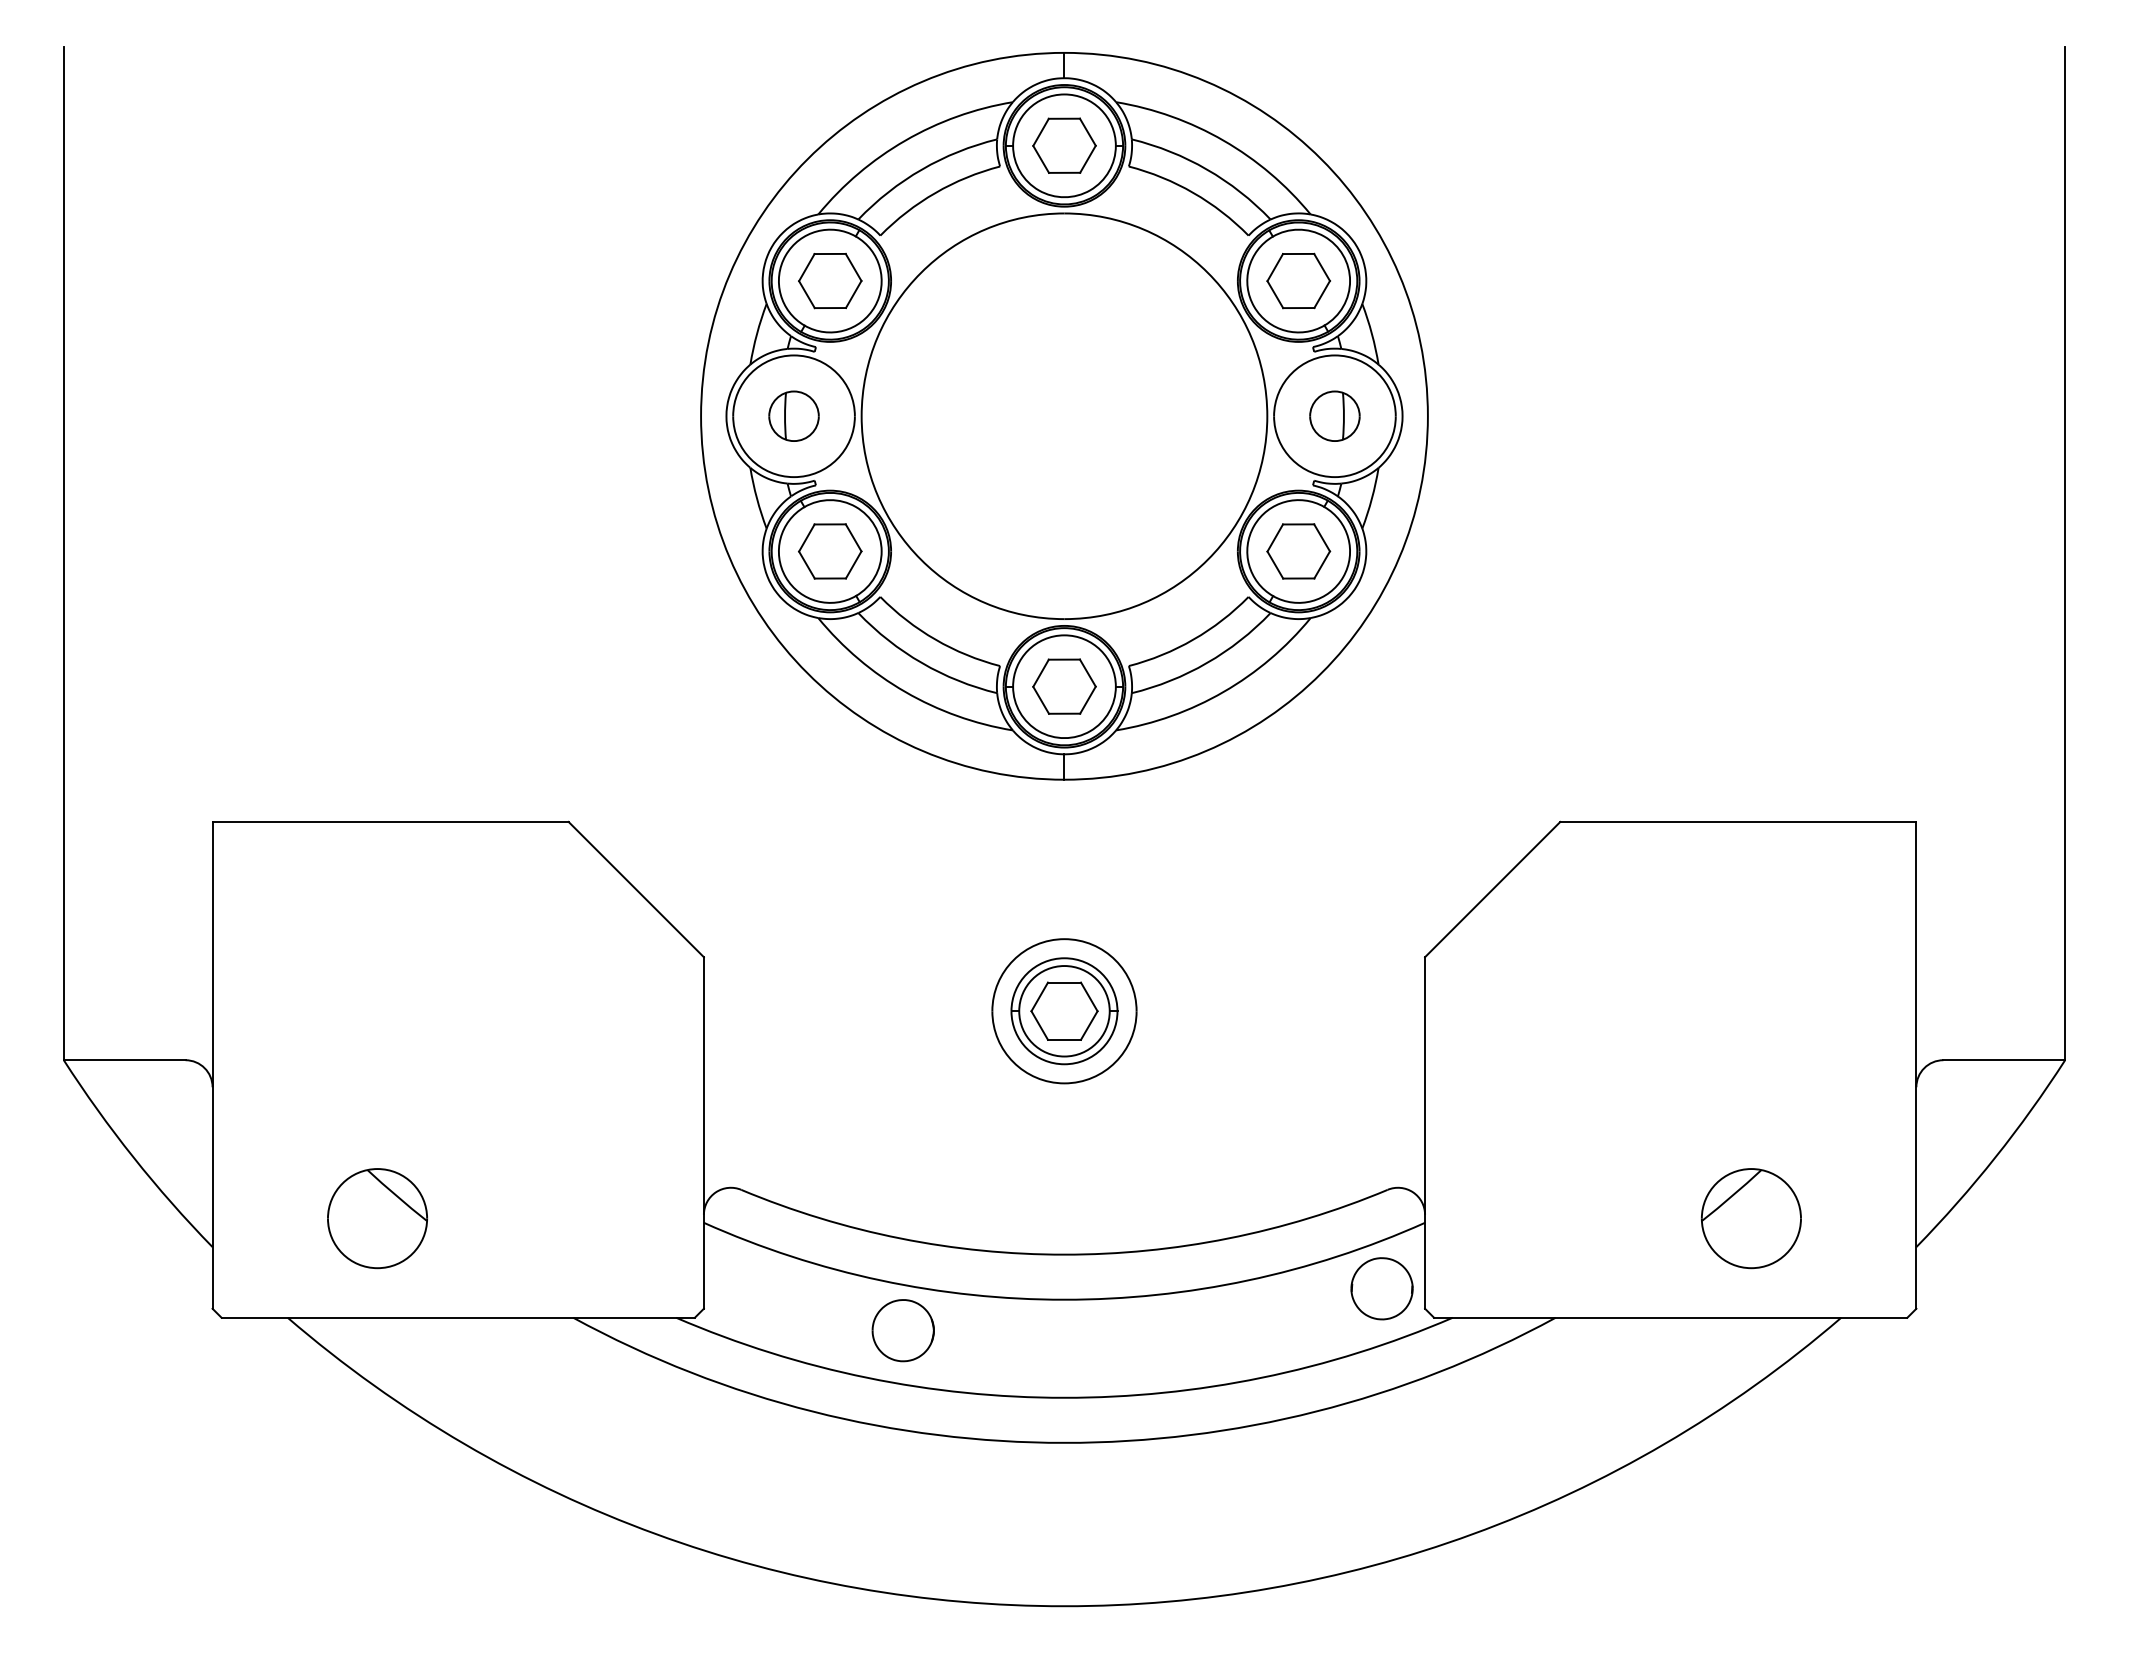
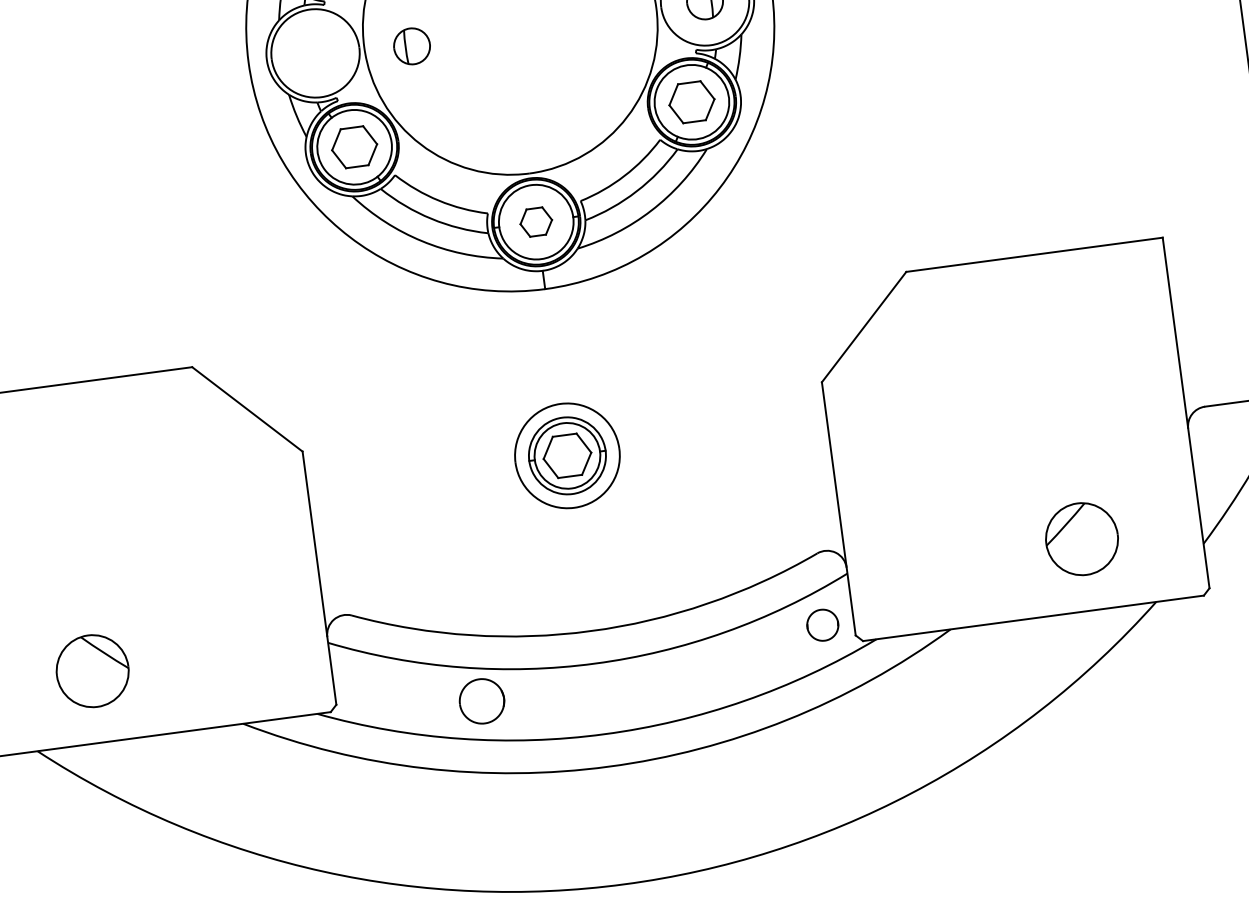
part: (793, 415) -> (411, 45), moved
part: (1064, 686) -> (536, 222), size x0.7
part: (1381, 1288) -> (822, 625), size x0.7

